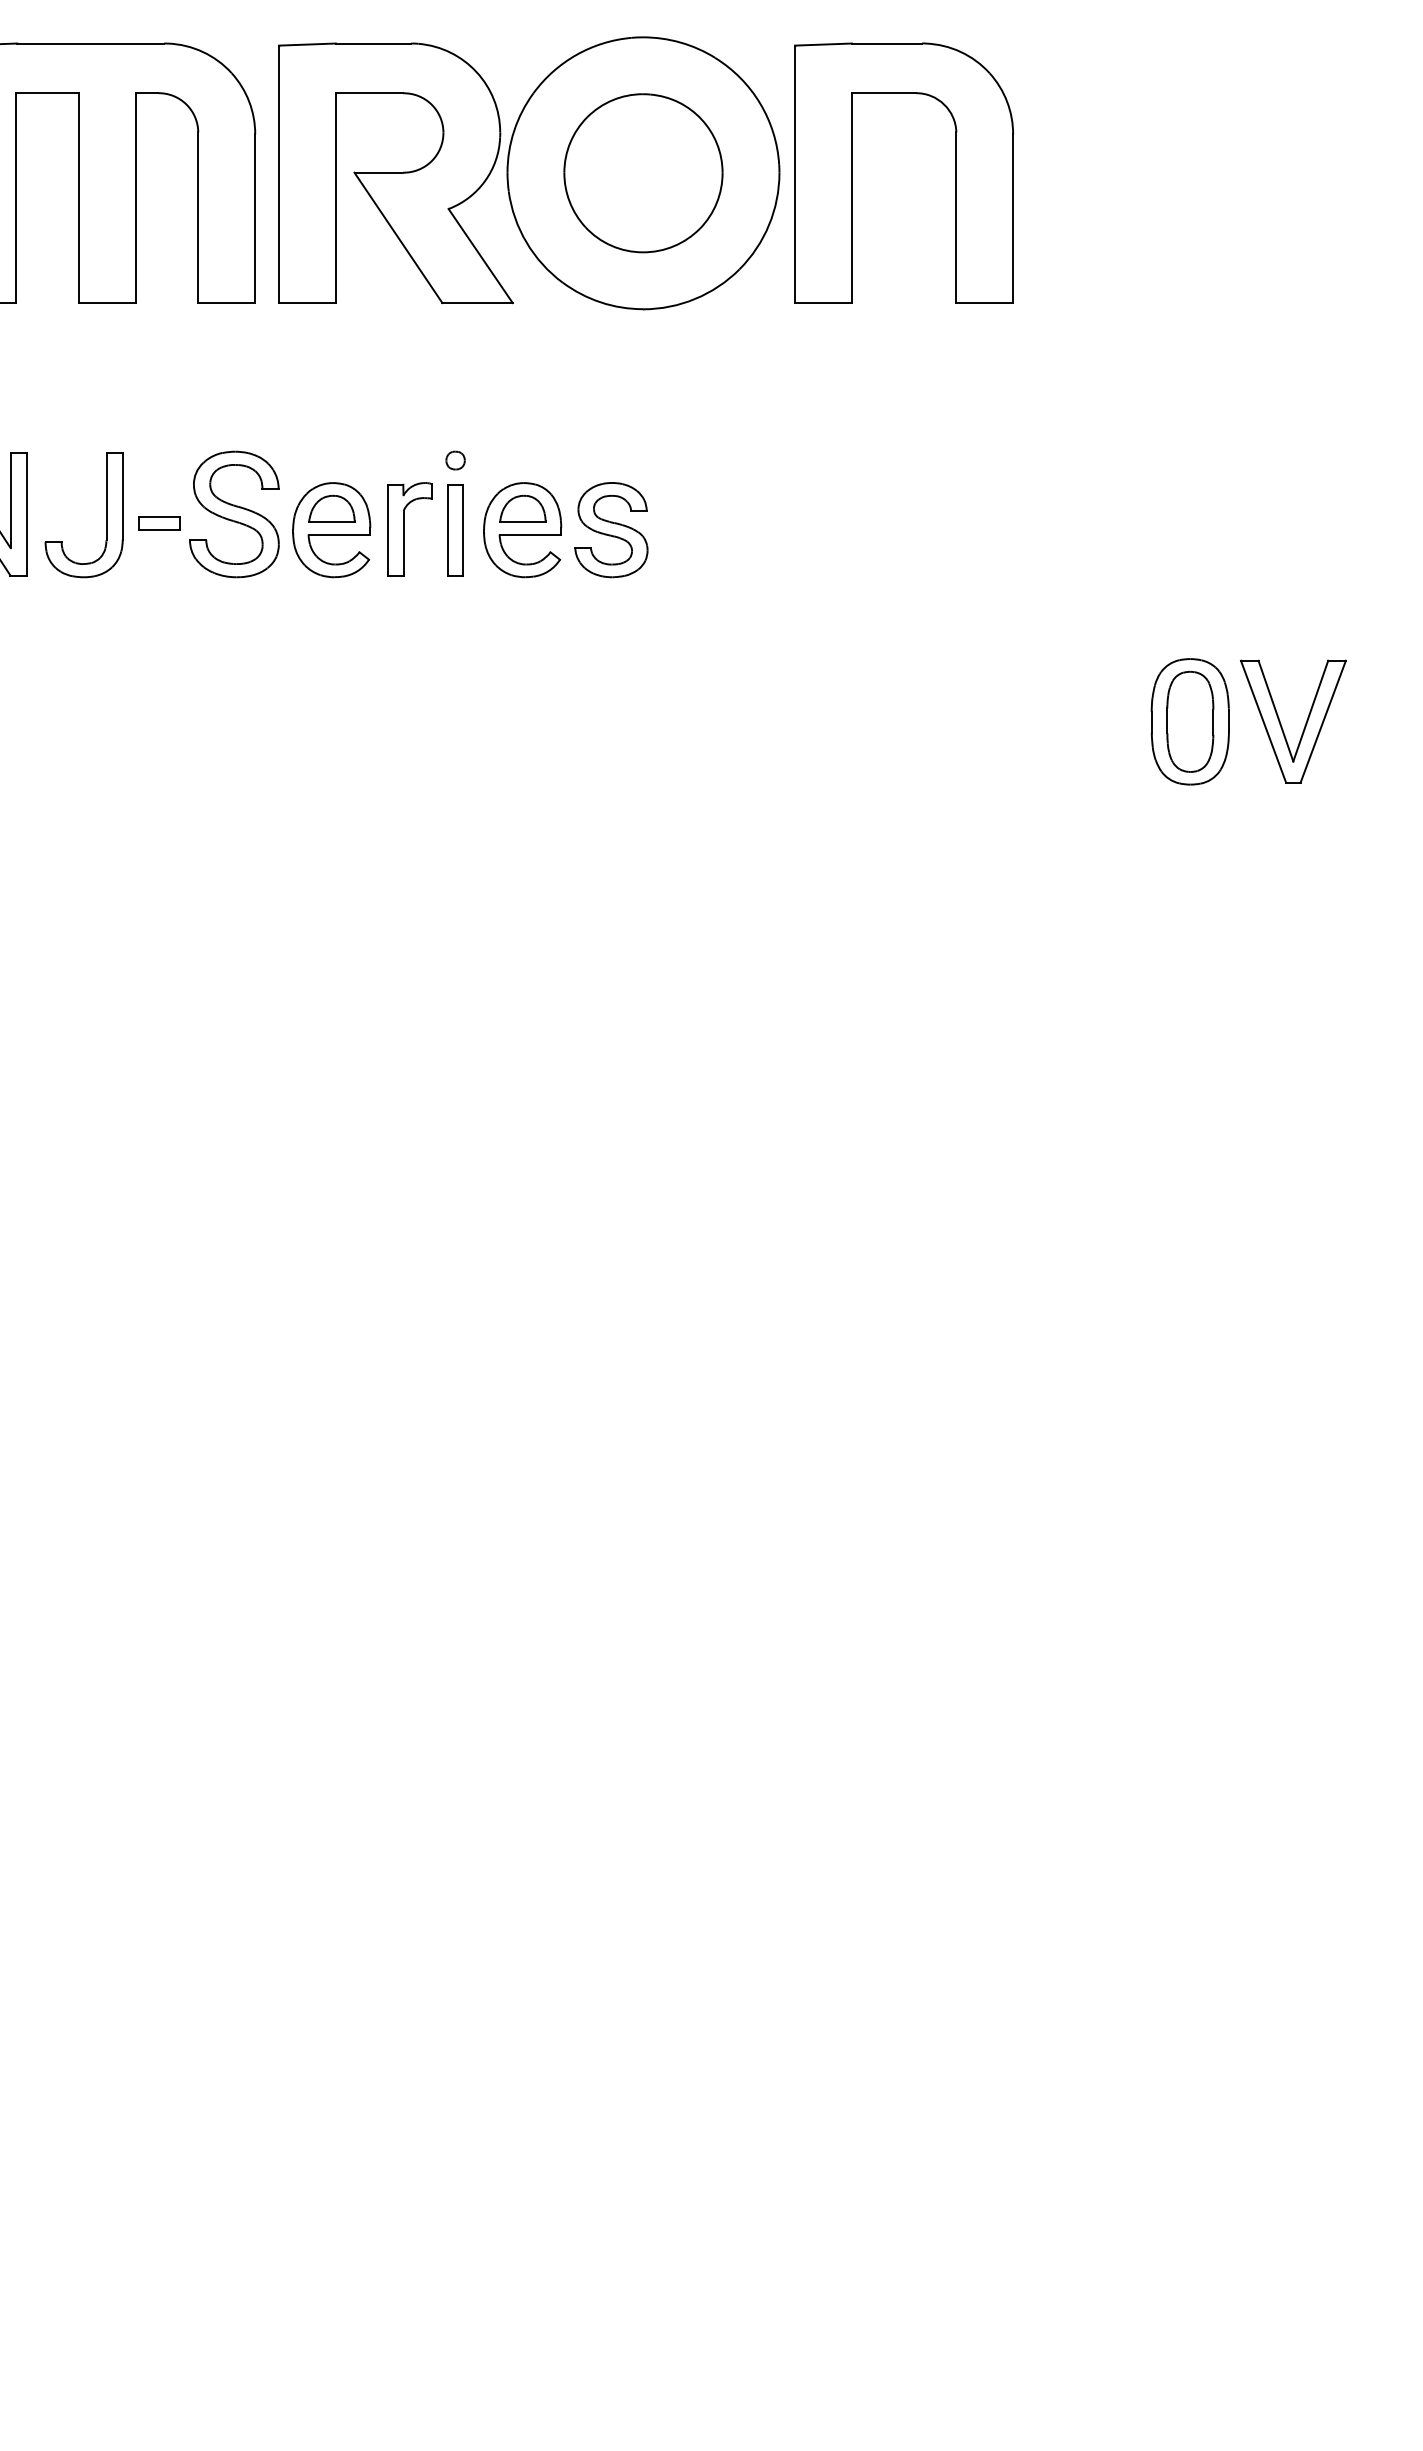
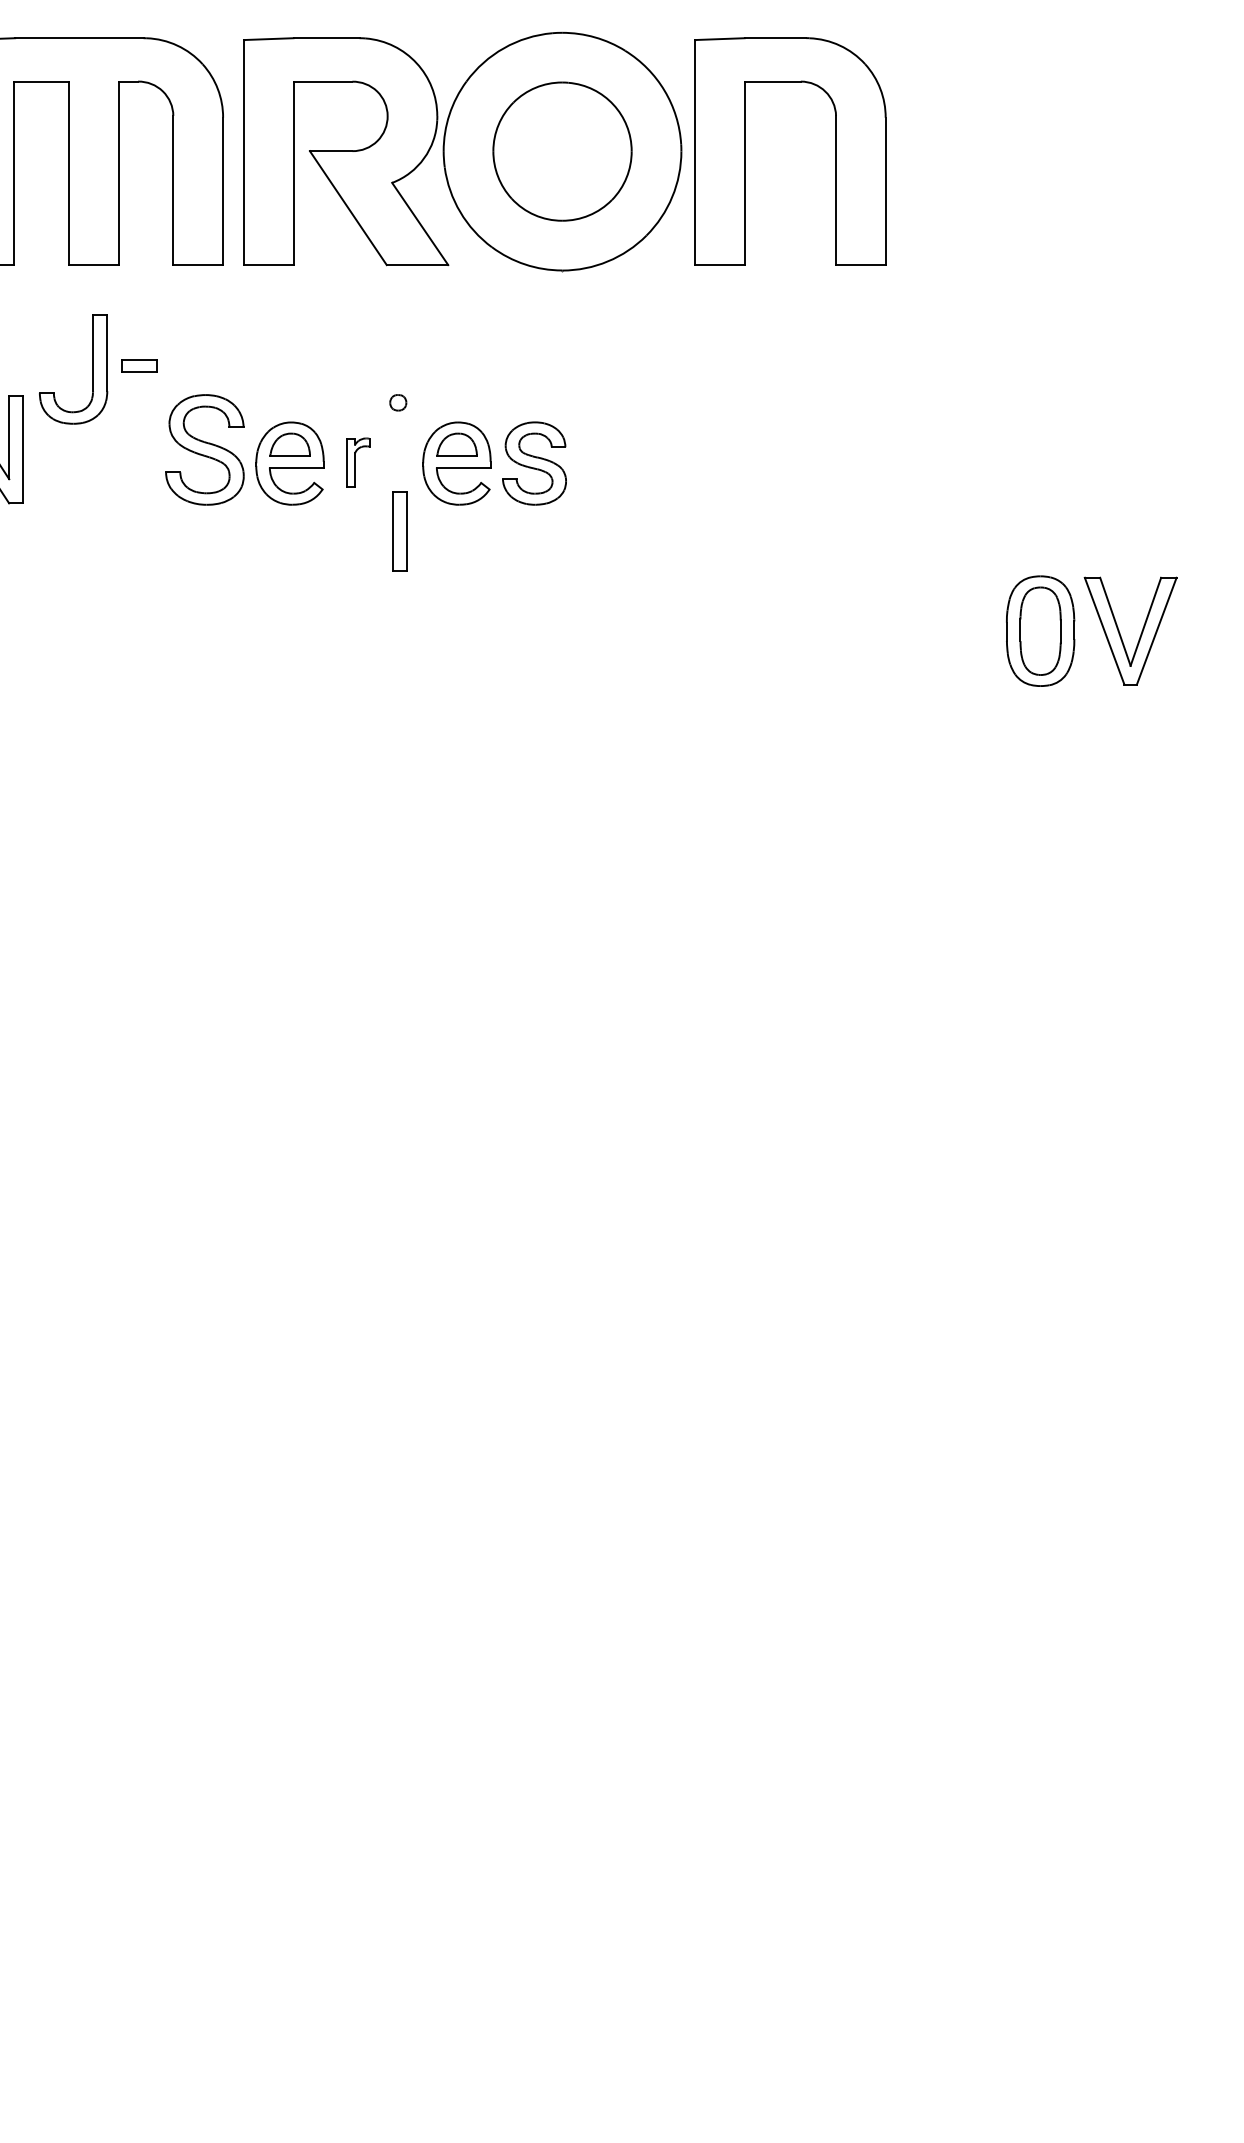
part: (105, 515) -> (92, 369), moved
part: (159, 523) -> (139, 365), moved
part: (410, 528) -> (358, 462), size x0.6
part: (454, 530) -> (399, 531), moved

